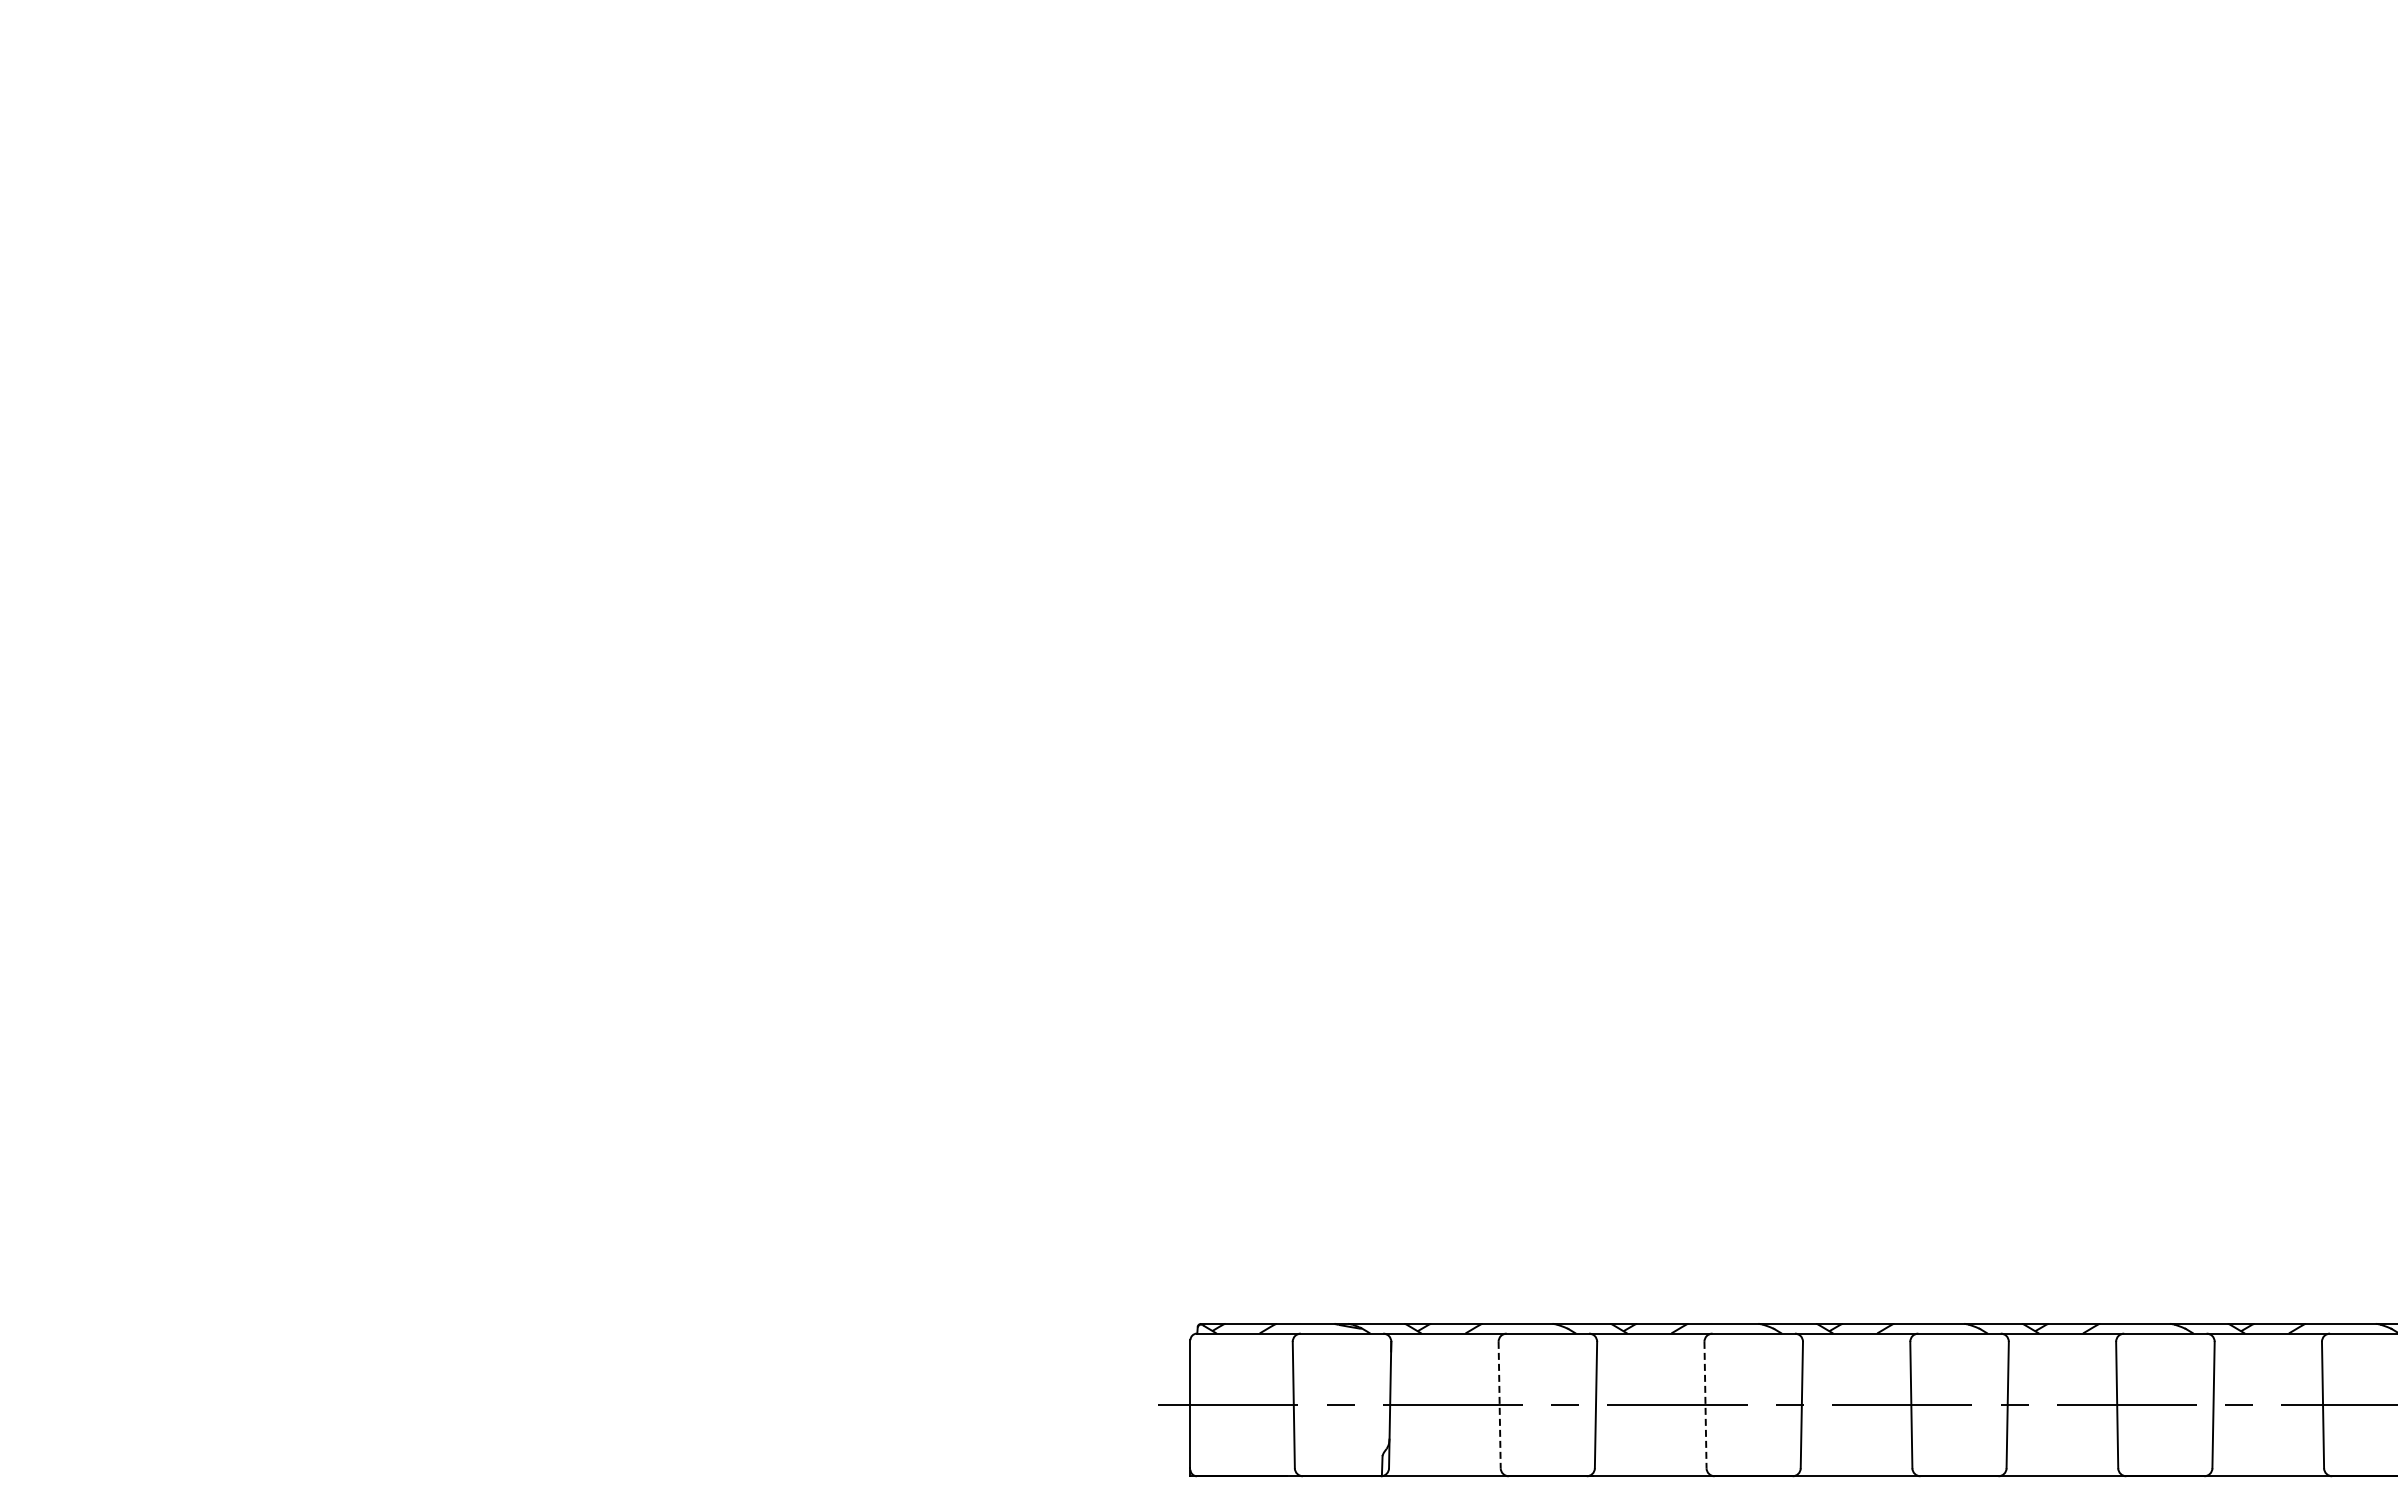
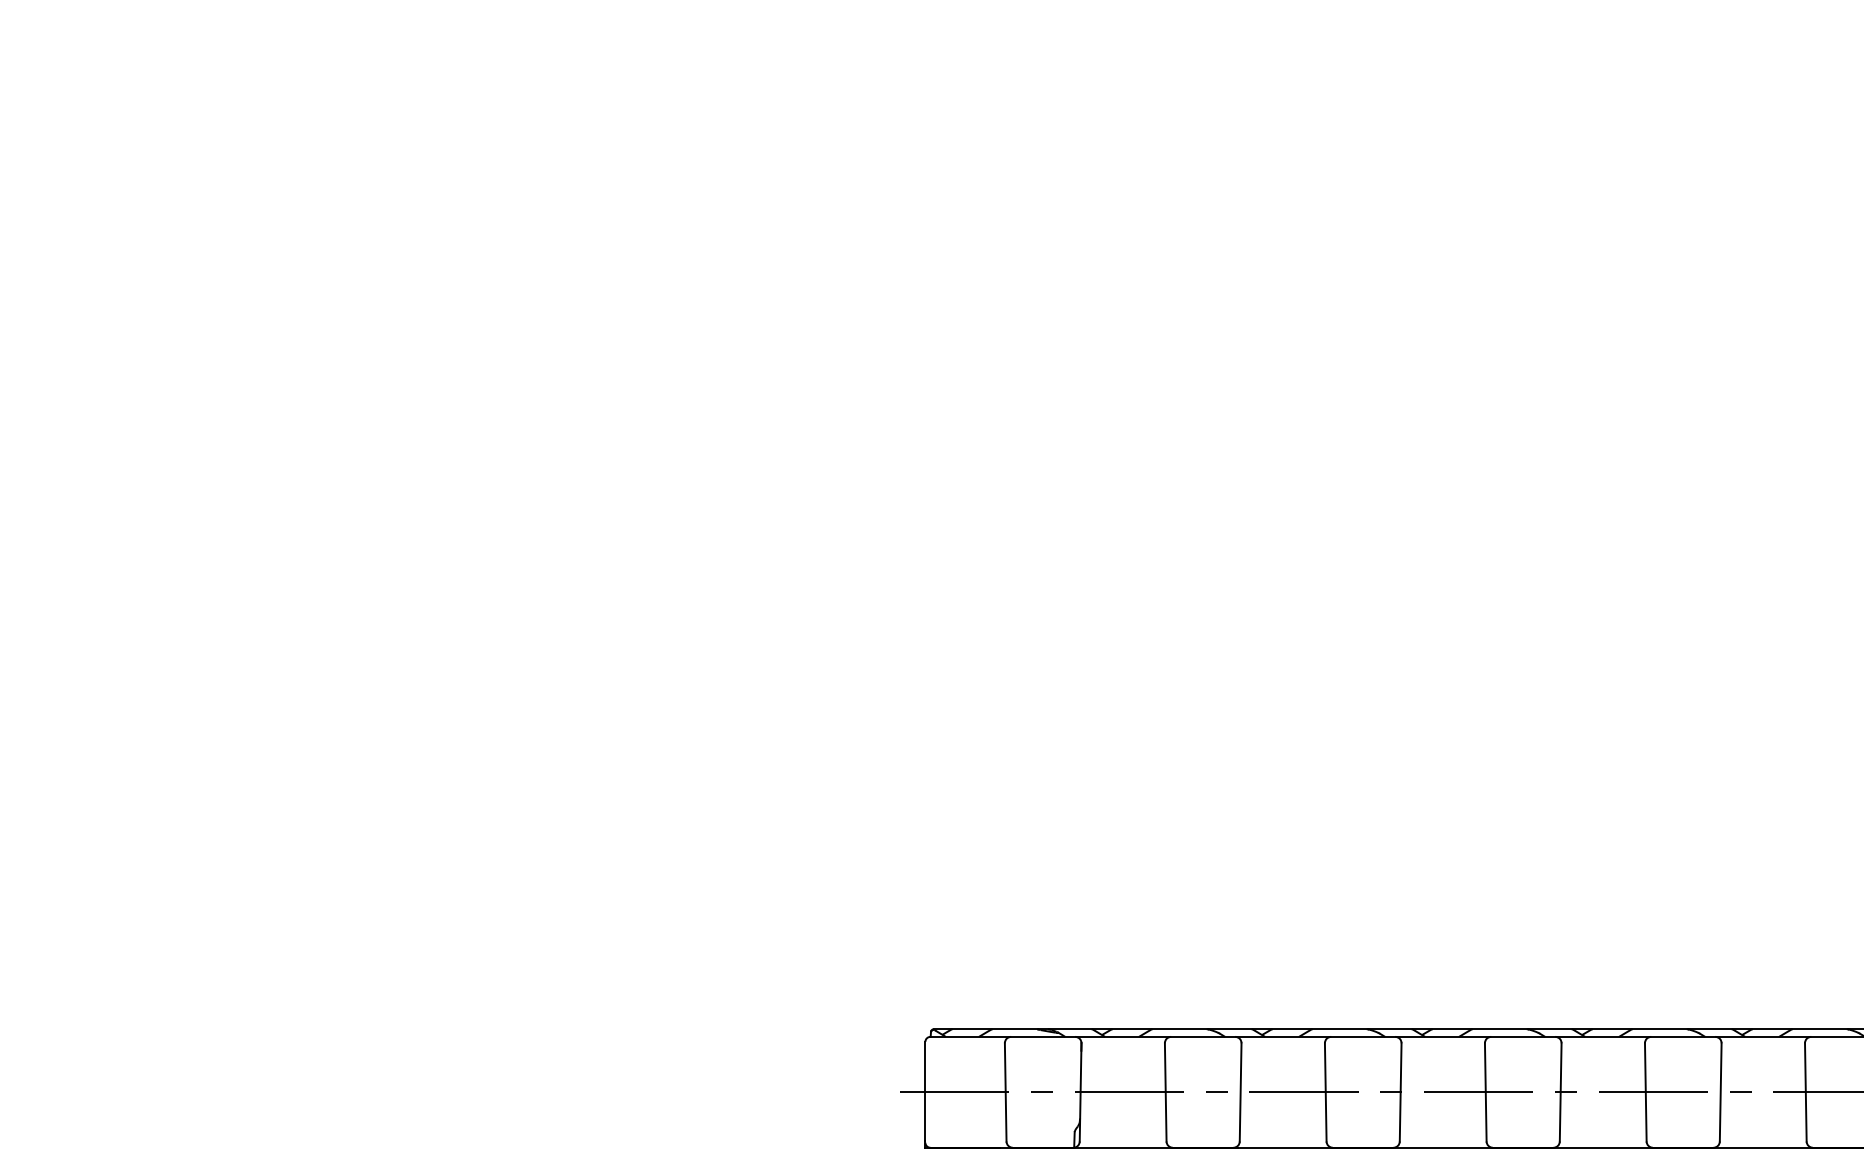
line: (1499, 1405) -> (1165, 1092), dashed -> solid
line: (1705, 1405) -> (1325, 1092), dashed -> solid

